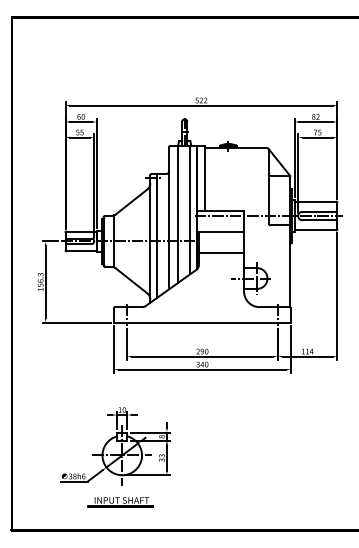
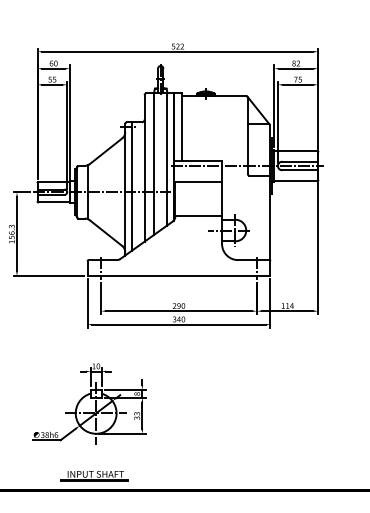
line: (221, 252) -> (198, 216), moved
part: (120, 502) -> (94, 476), moved

